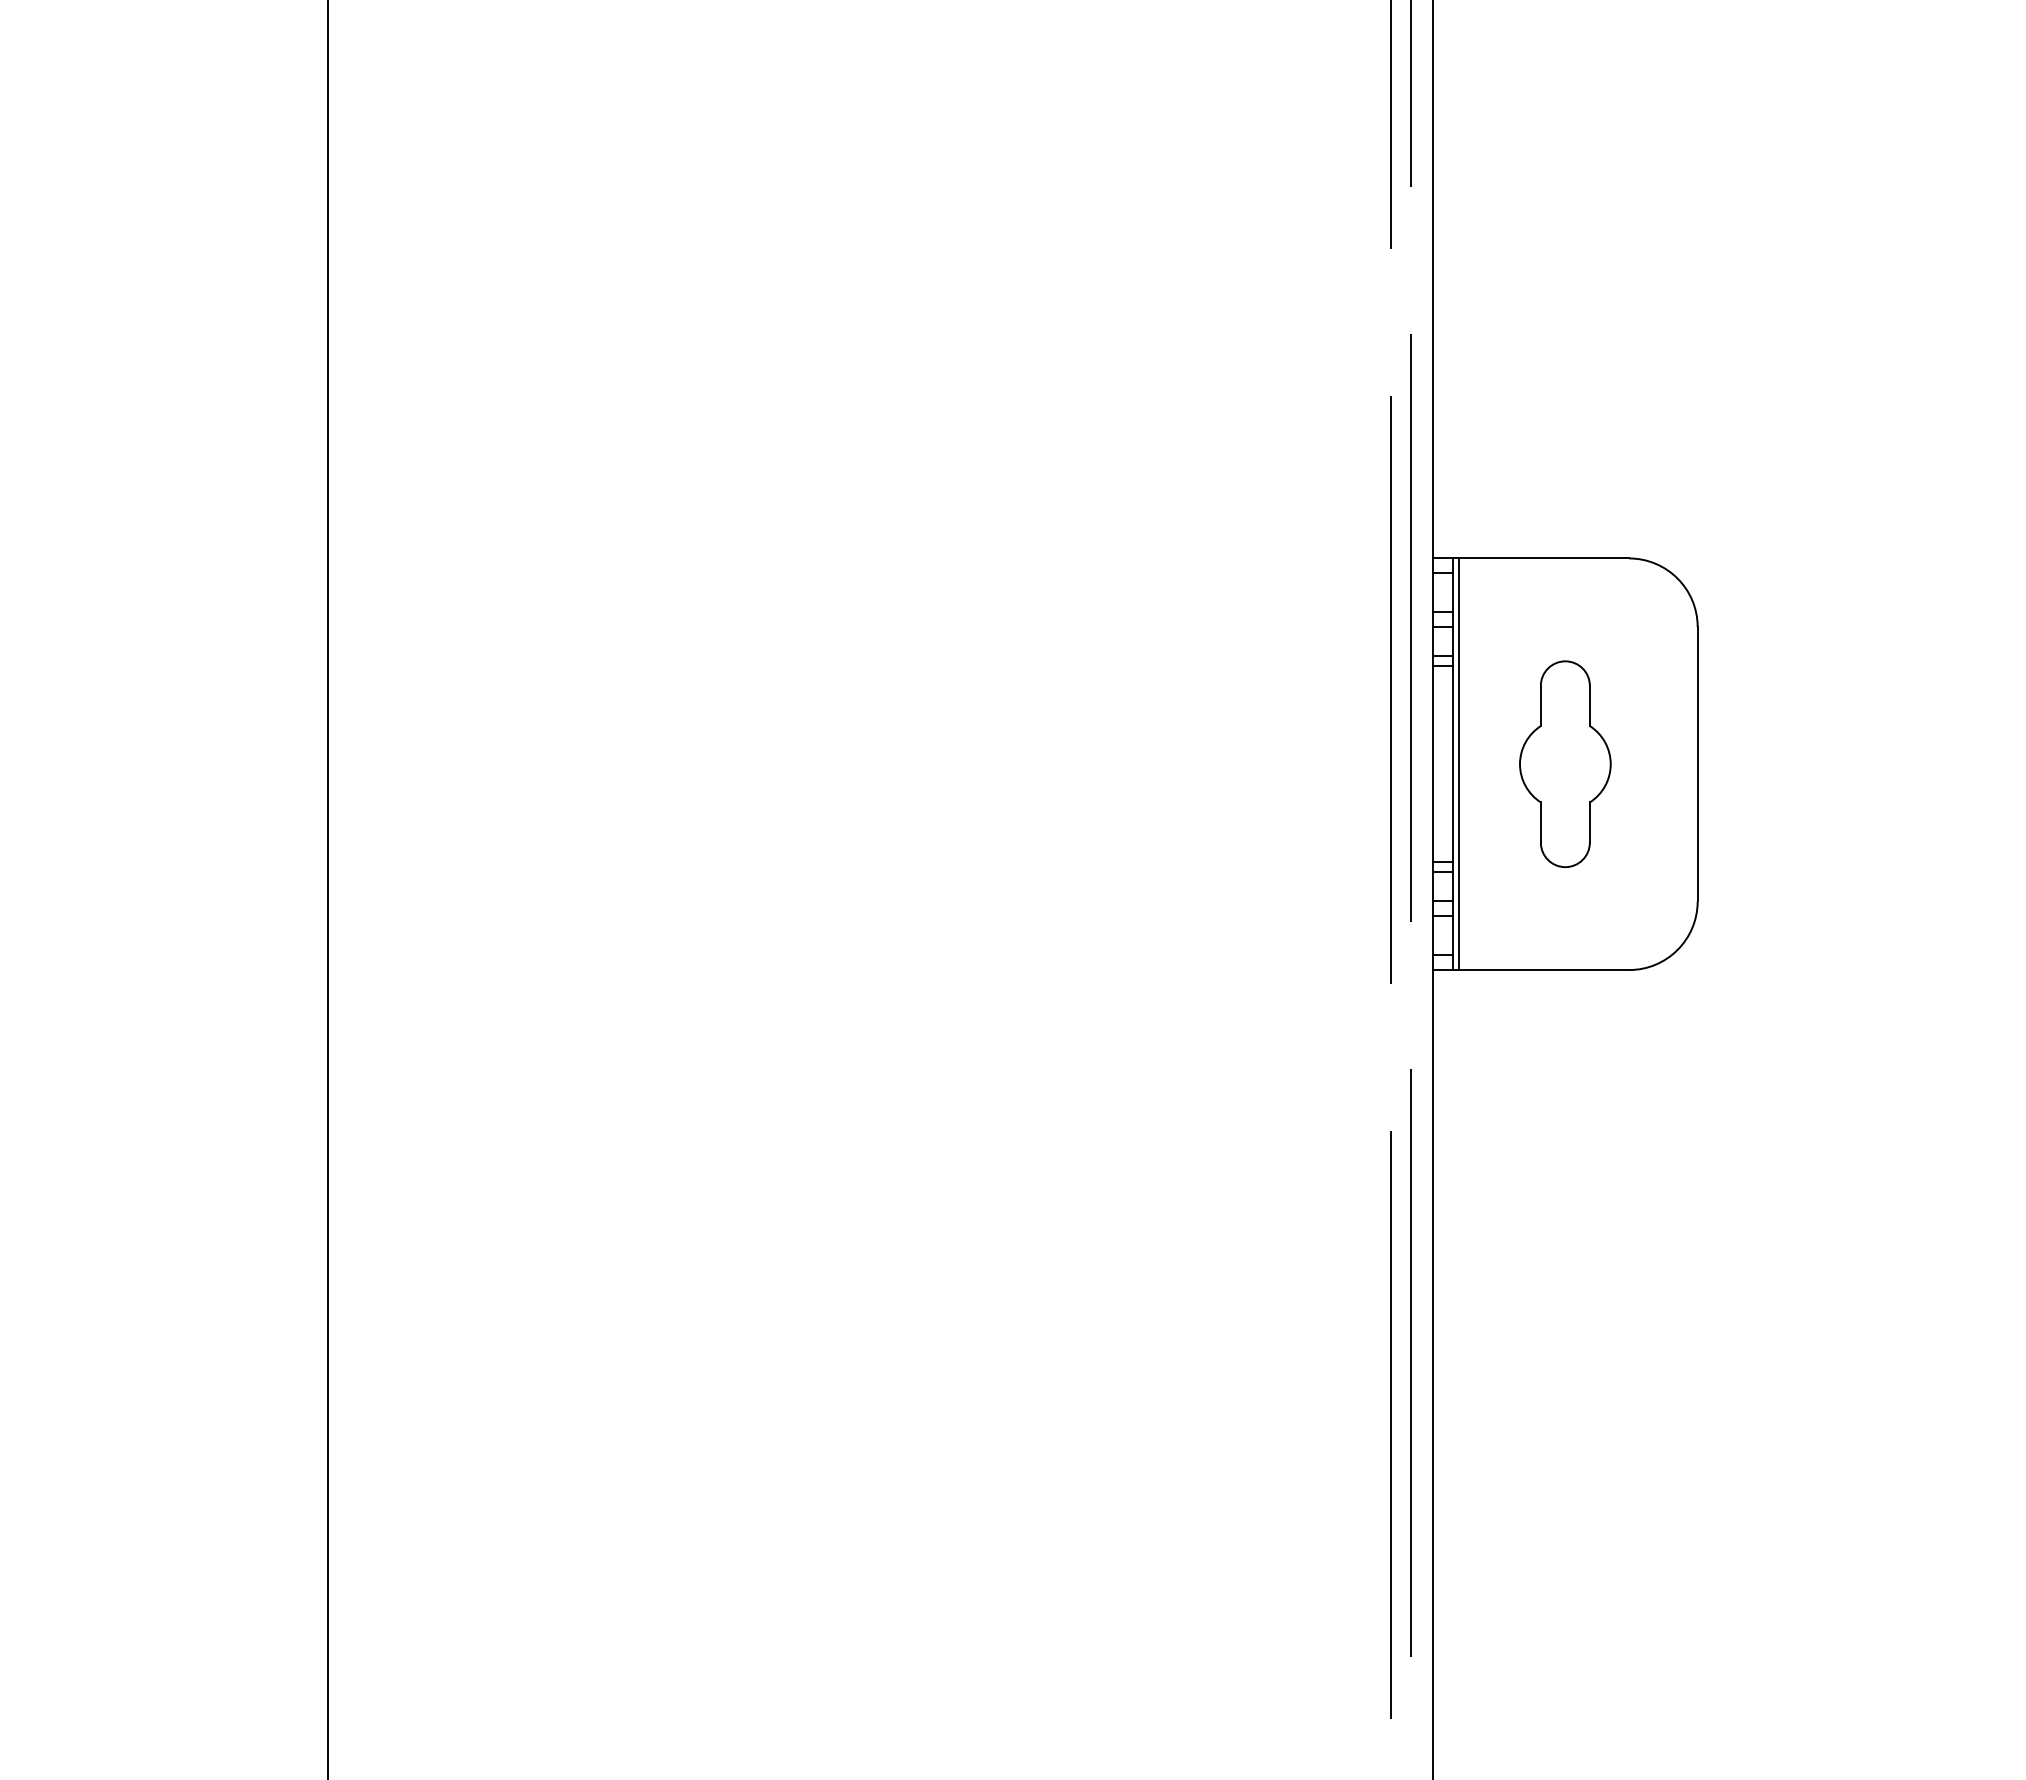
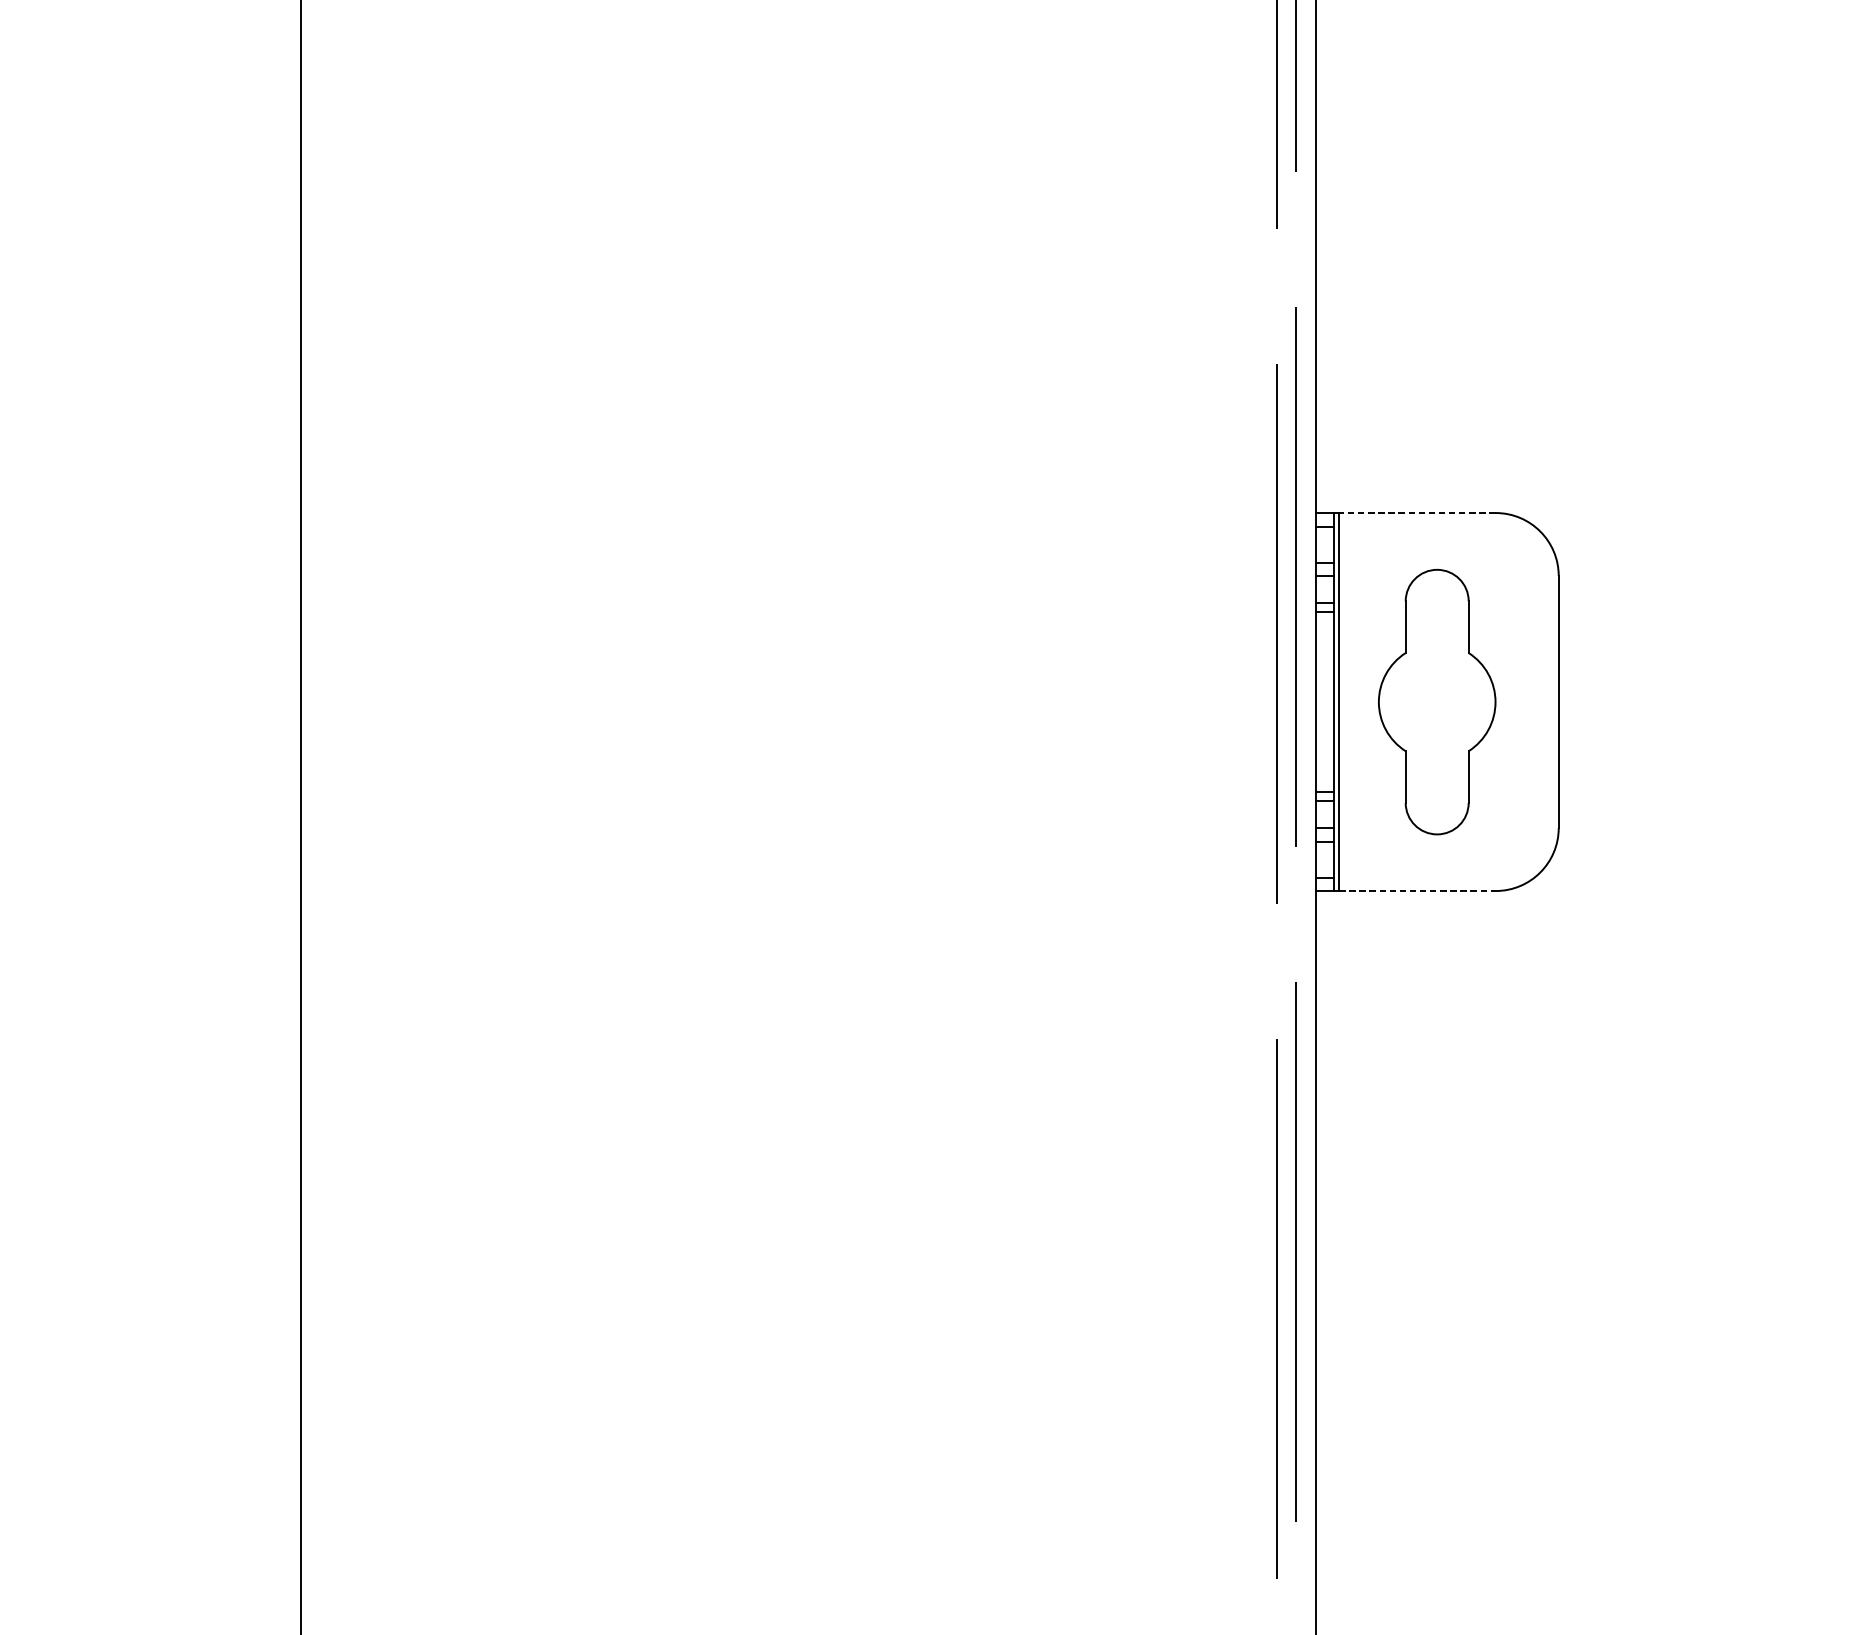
line: (1543, 558) -> (1417, 513), solid -> dashed
part: (1565, 763) -> (1437, 701), size x1.4
line: (1544, 970) -> (1418, 891), solid -> dashed

